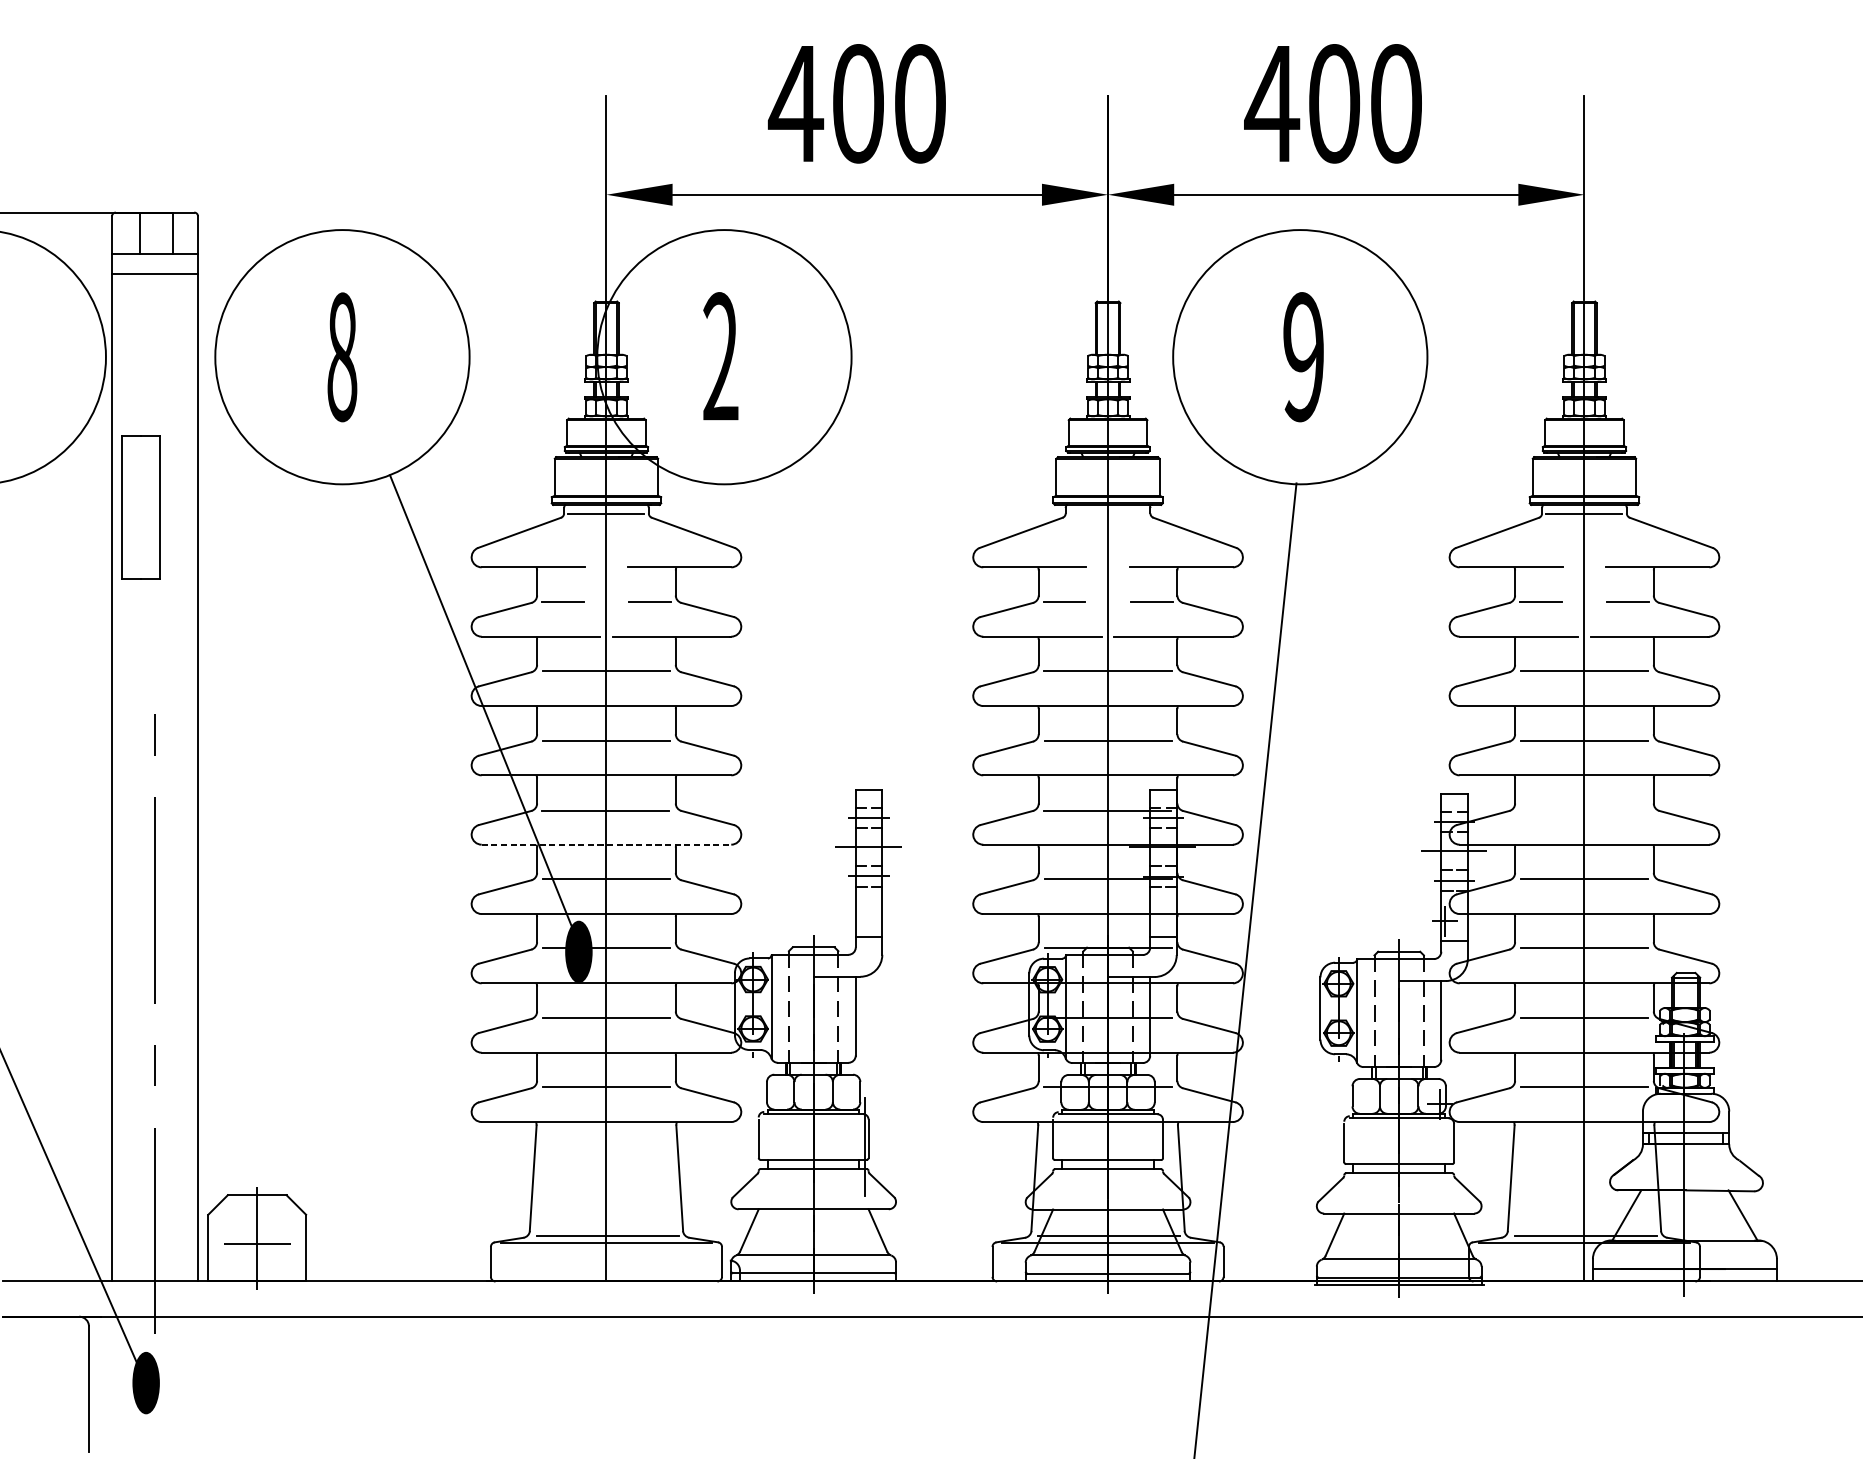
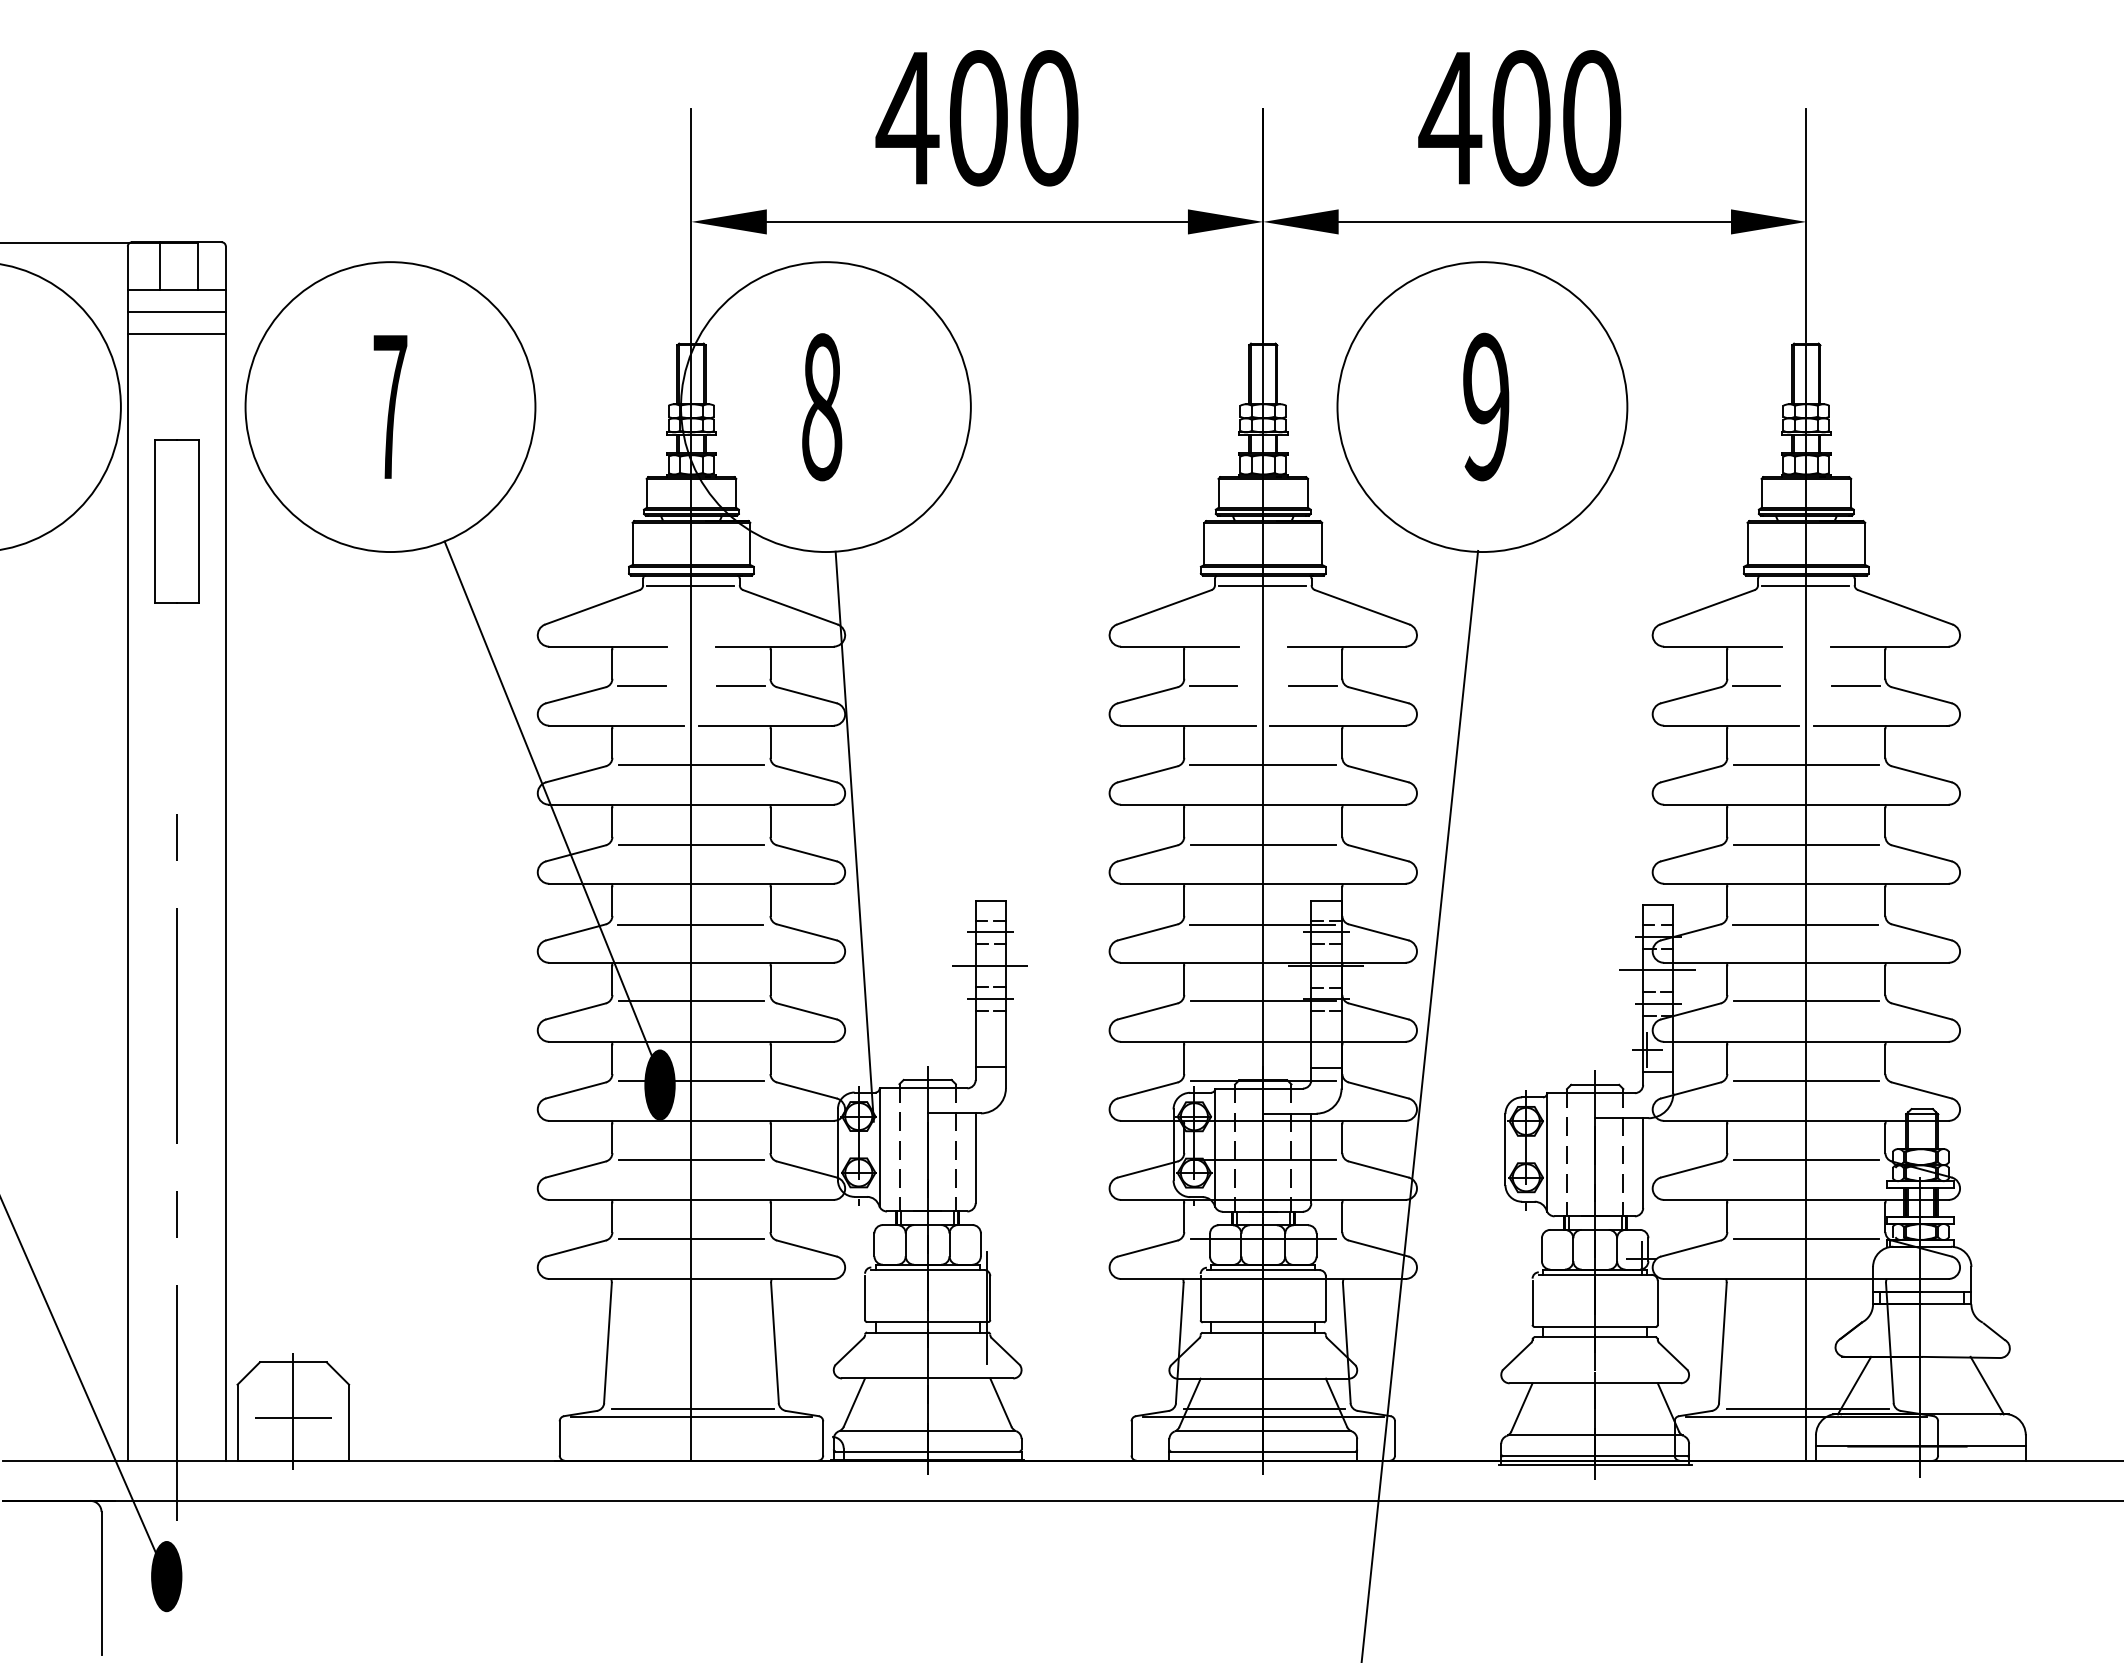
line: (154, 293) -> (176, 334), added
text: (720, 356) -> (821, 406), 2 -> 8
text: (342, 357) -> (390, 407), 8 -> 7
part: (140, 507) -> (176, 521), moved
line: (1107, 514) -> (1262, 586), added
line: (749, 733) -> (854, 836), added
line: (1583, 811) -> (1805, 924), added
line: (606, 844) -> (691, 962), dashed -> solid

